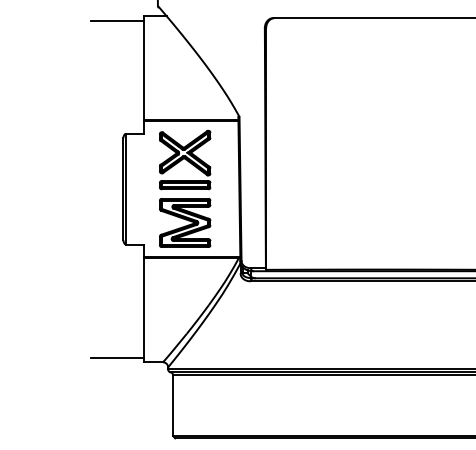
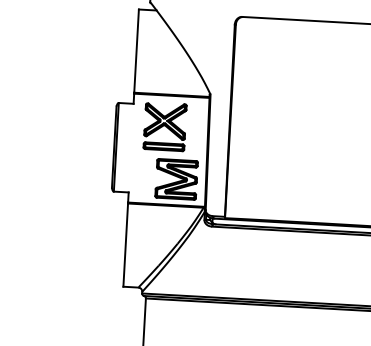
line: (117, 20) -> (117, 11), removed
part: (185, 222) -> (176, 179), moved
line: (117, 357) -> (102, 281), removed

